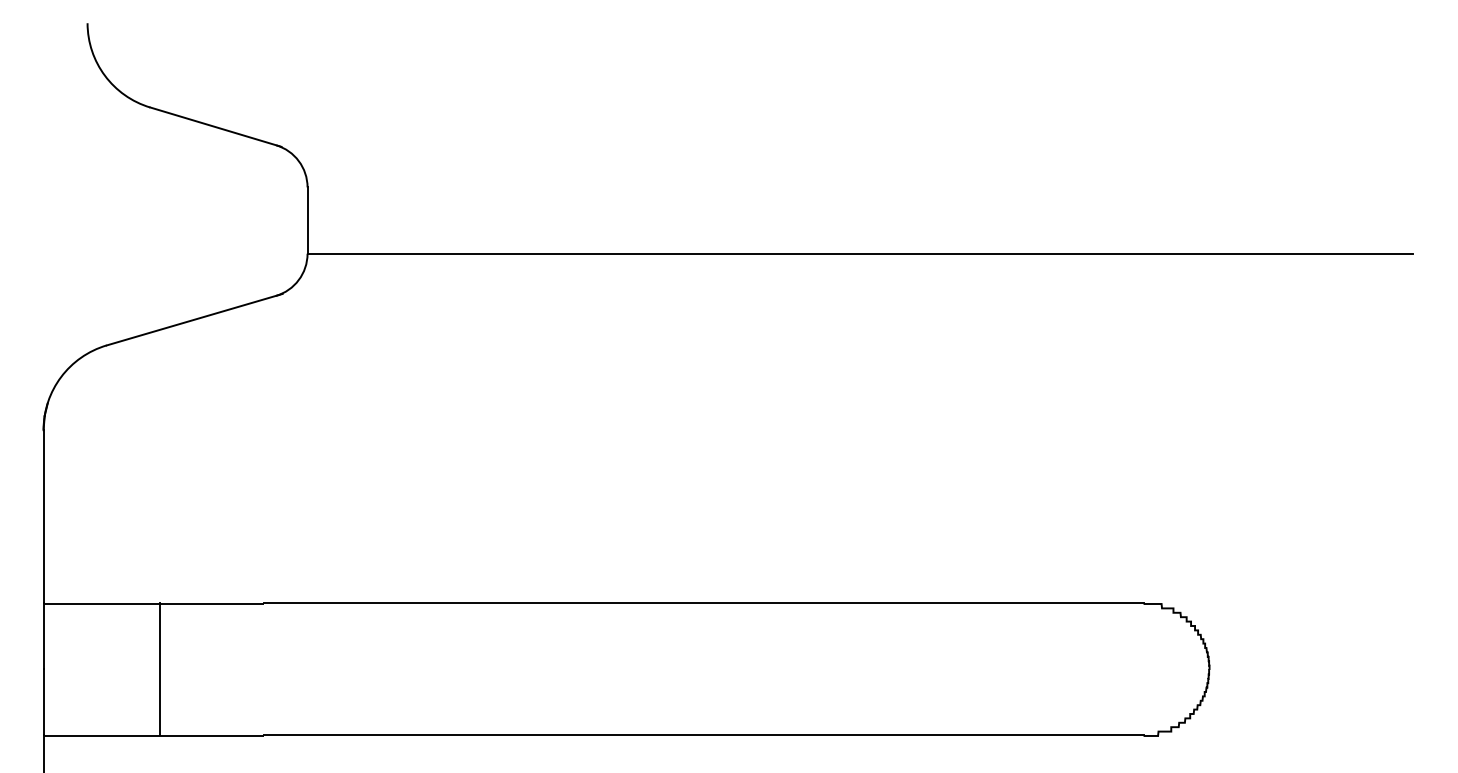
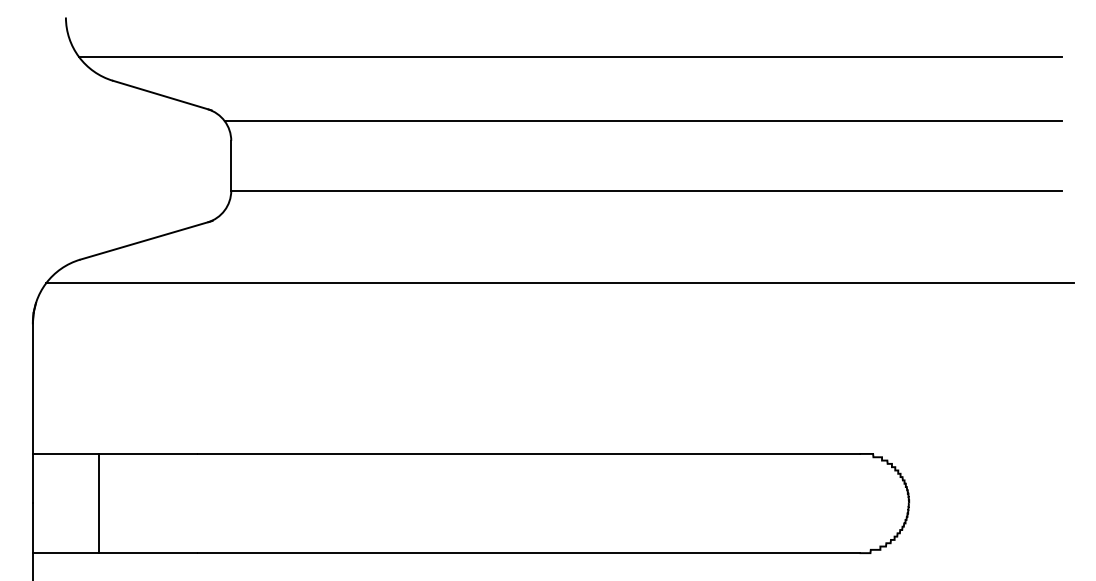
line: (758, 75) -> (570, 56), added
line: (854, 161) -> (642, 121), added
line: (745, 377) -> (560, 283), added
line: (160, 668) -> (99, 502), moved

